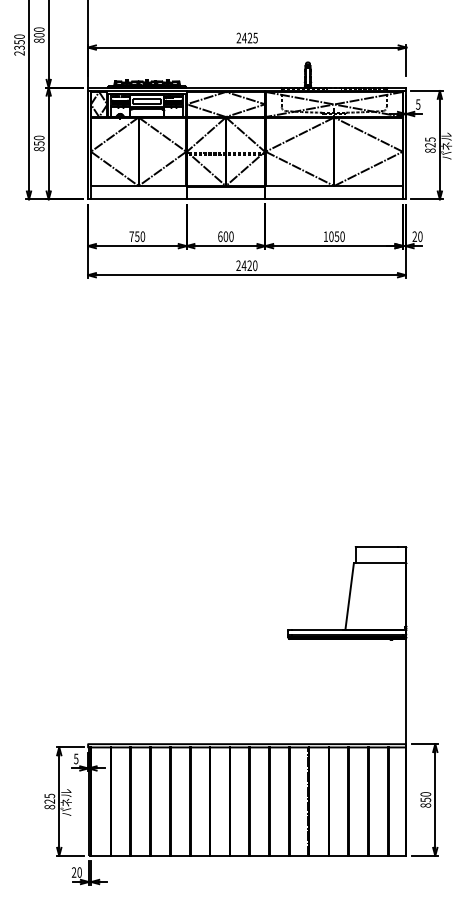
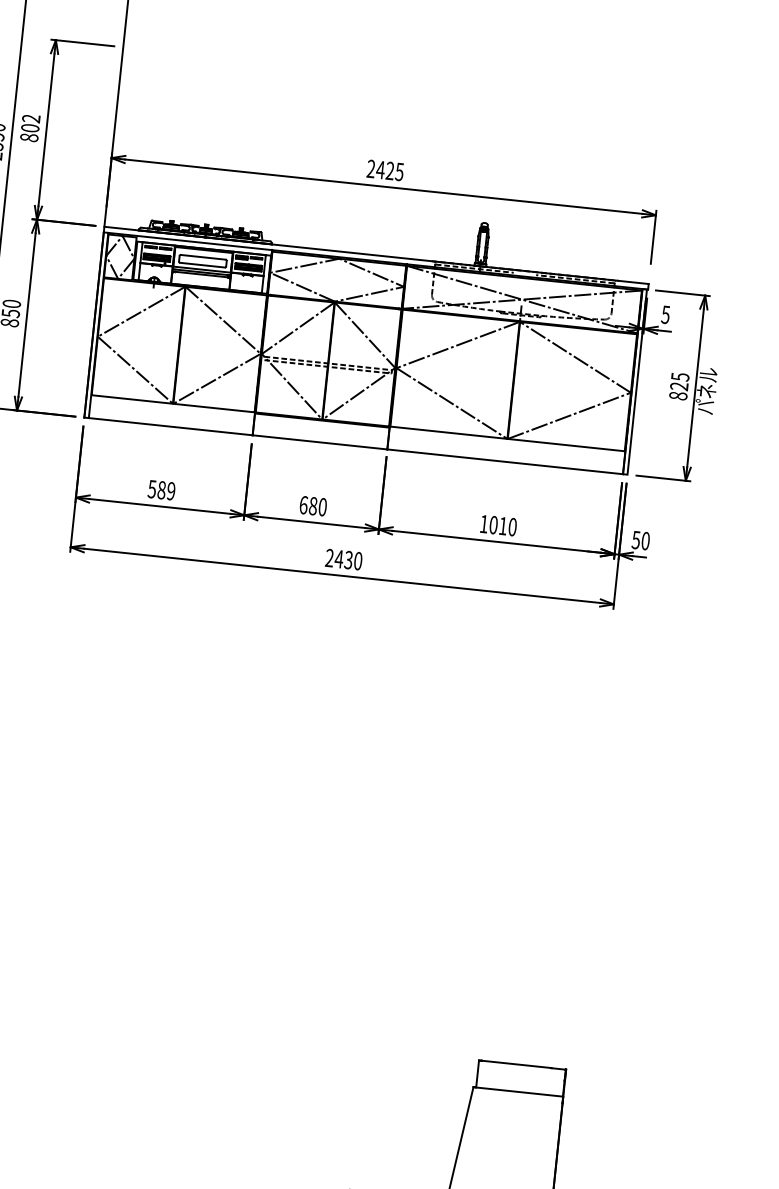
text: (39, 29) -> (31, 118), 800 -> 802
text: (136, 236) -> (160, 489), 750 -> 589
text: (225, 236) -> (312, 505), 600 -> 680
text: (336, 236) -> (502, 525), 1050 -> 1010
text: (414, 236) -> (635, 539), 20 -> 50
text: (249, 266) -> (348, 561), 2420 -> 2430

